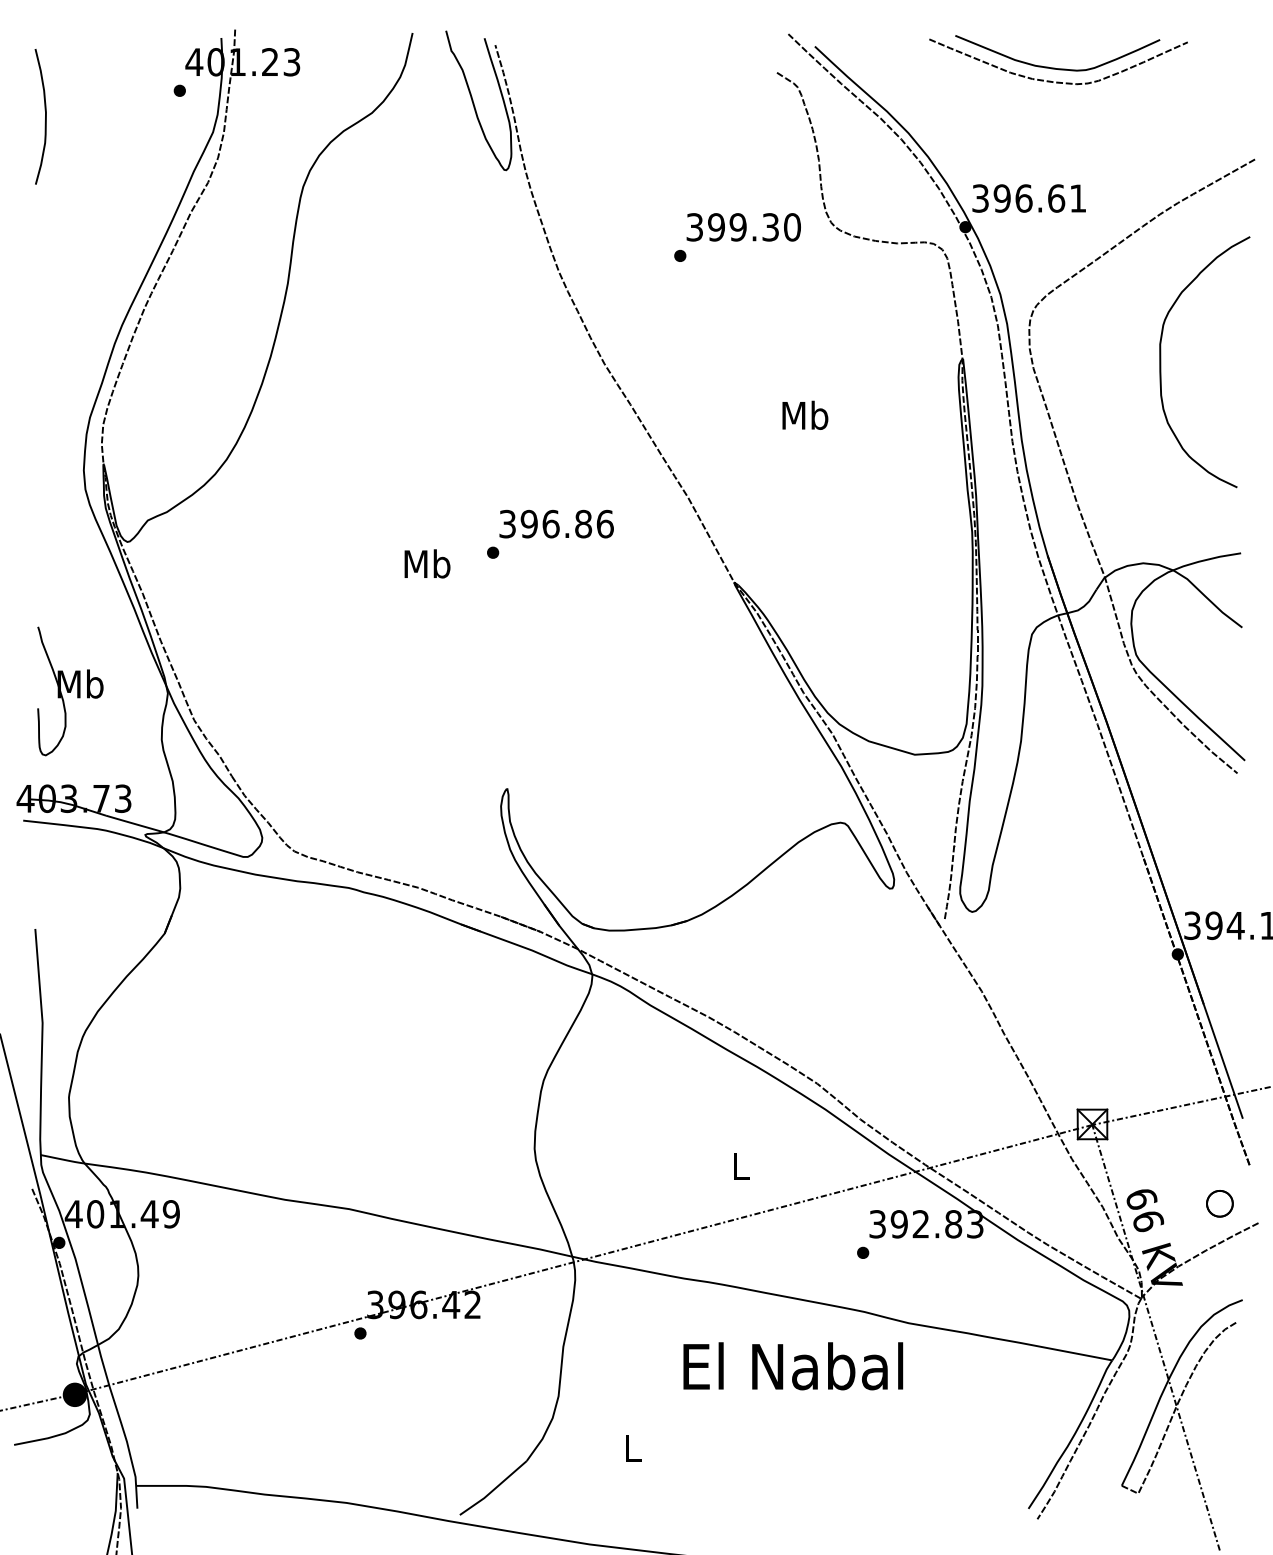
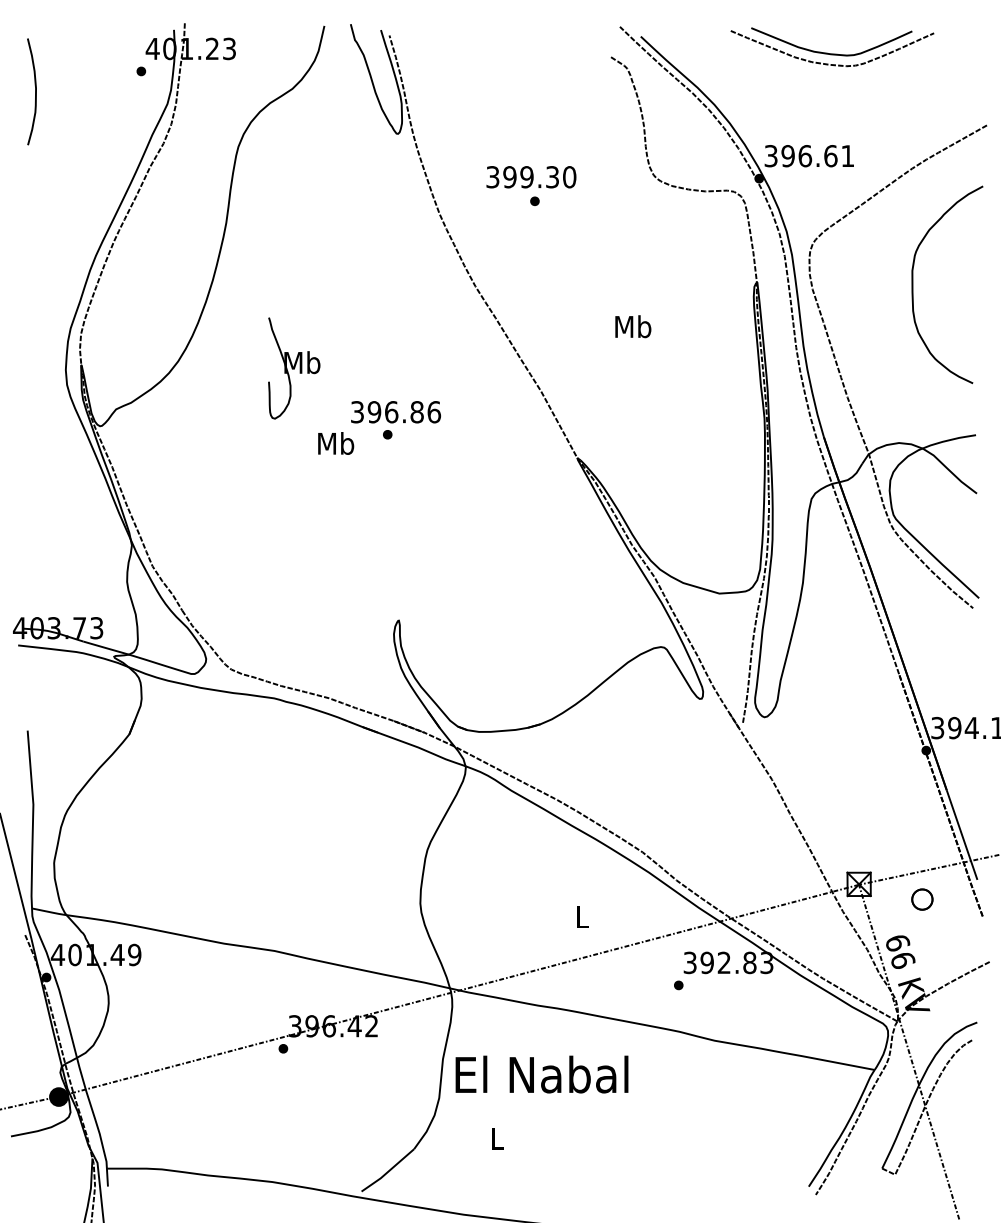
text: (743, 227) -> (531, 177), moved
text: (556, 523) -> (395, 411), moved
part: (70, 691) -> (294, 368), moved
part: (1219, 1203) -> (922, 899), moved
text: (793, 1366) -> (542, 1074), moved

